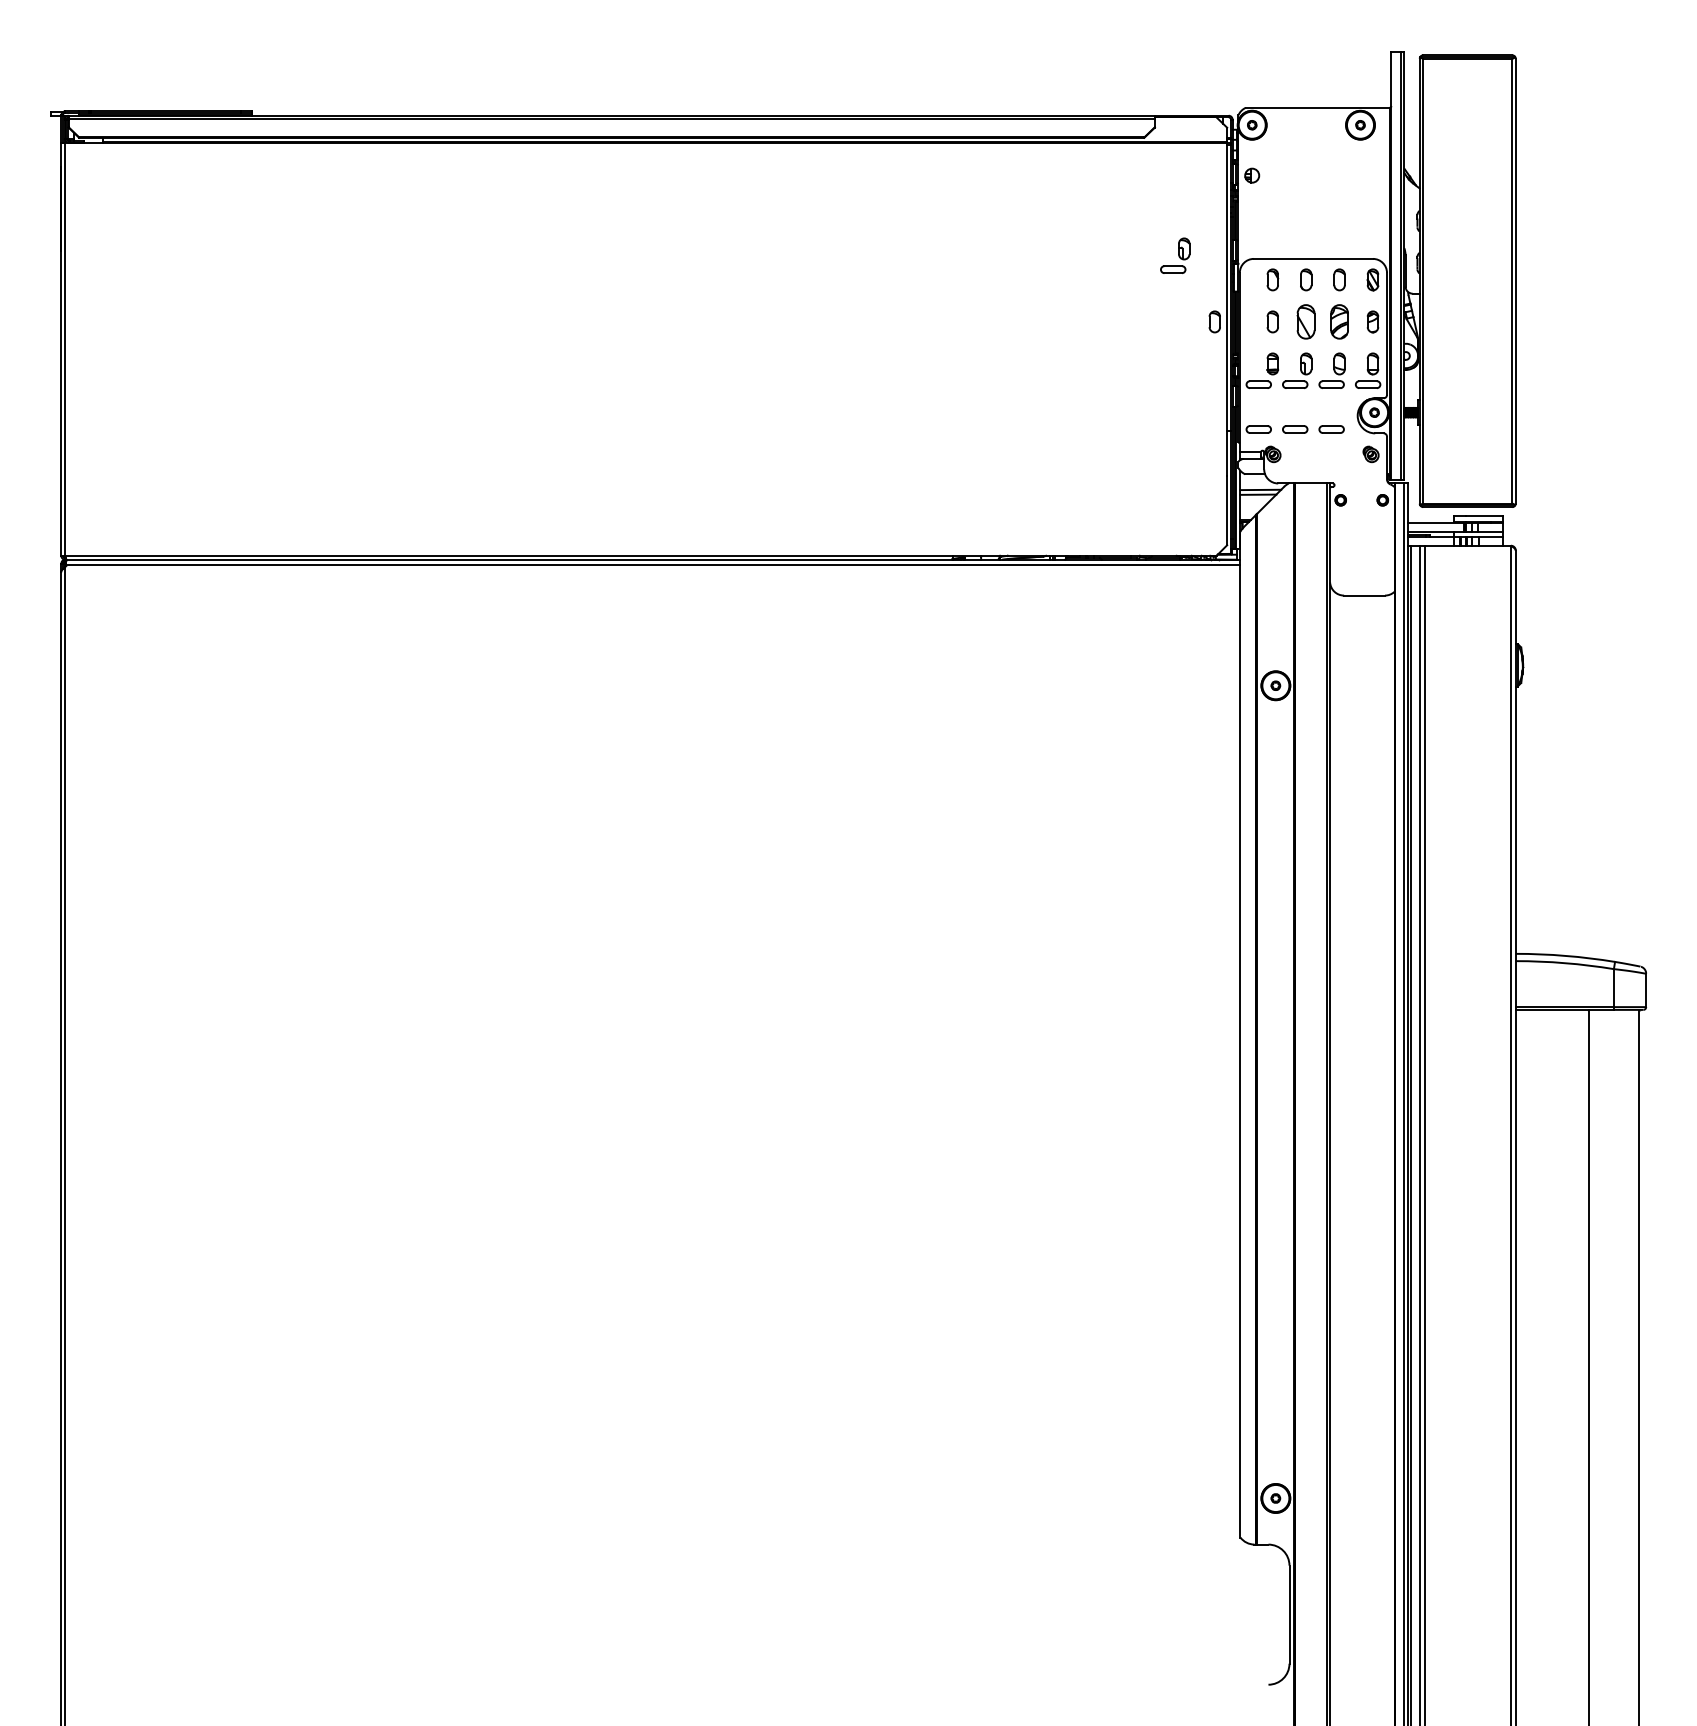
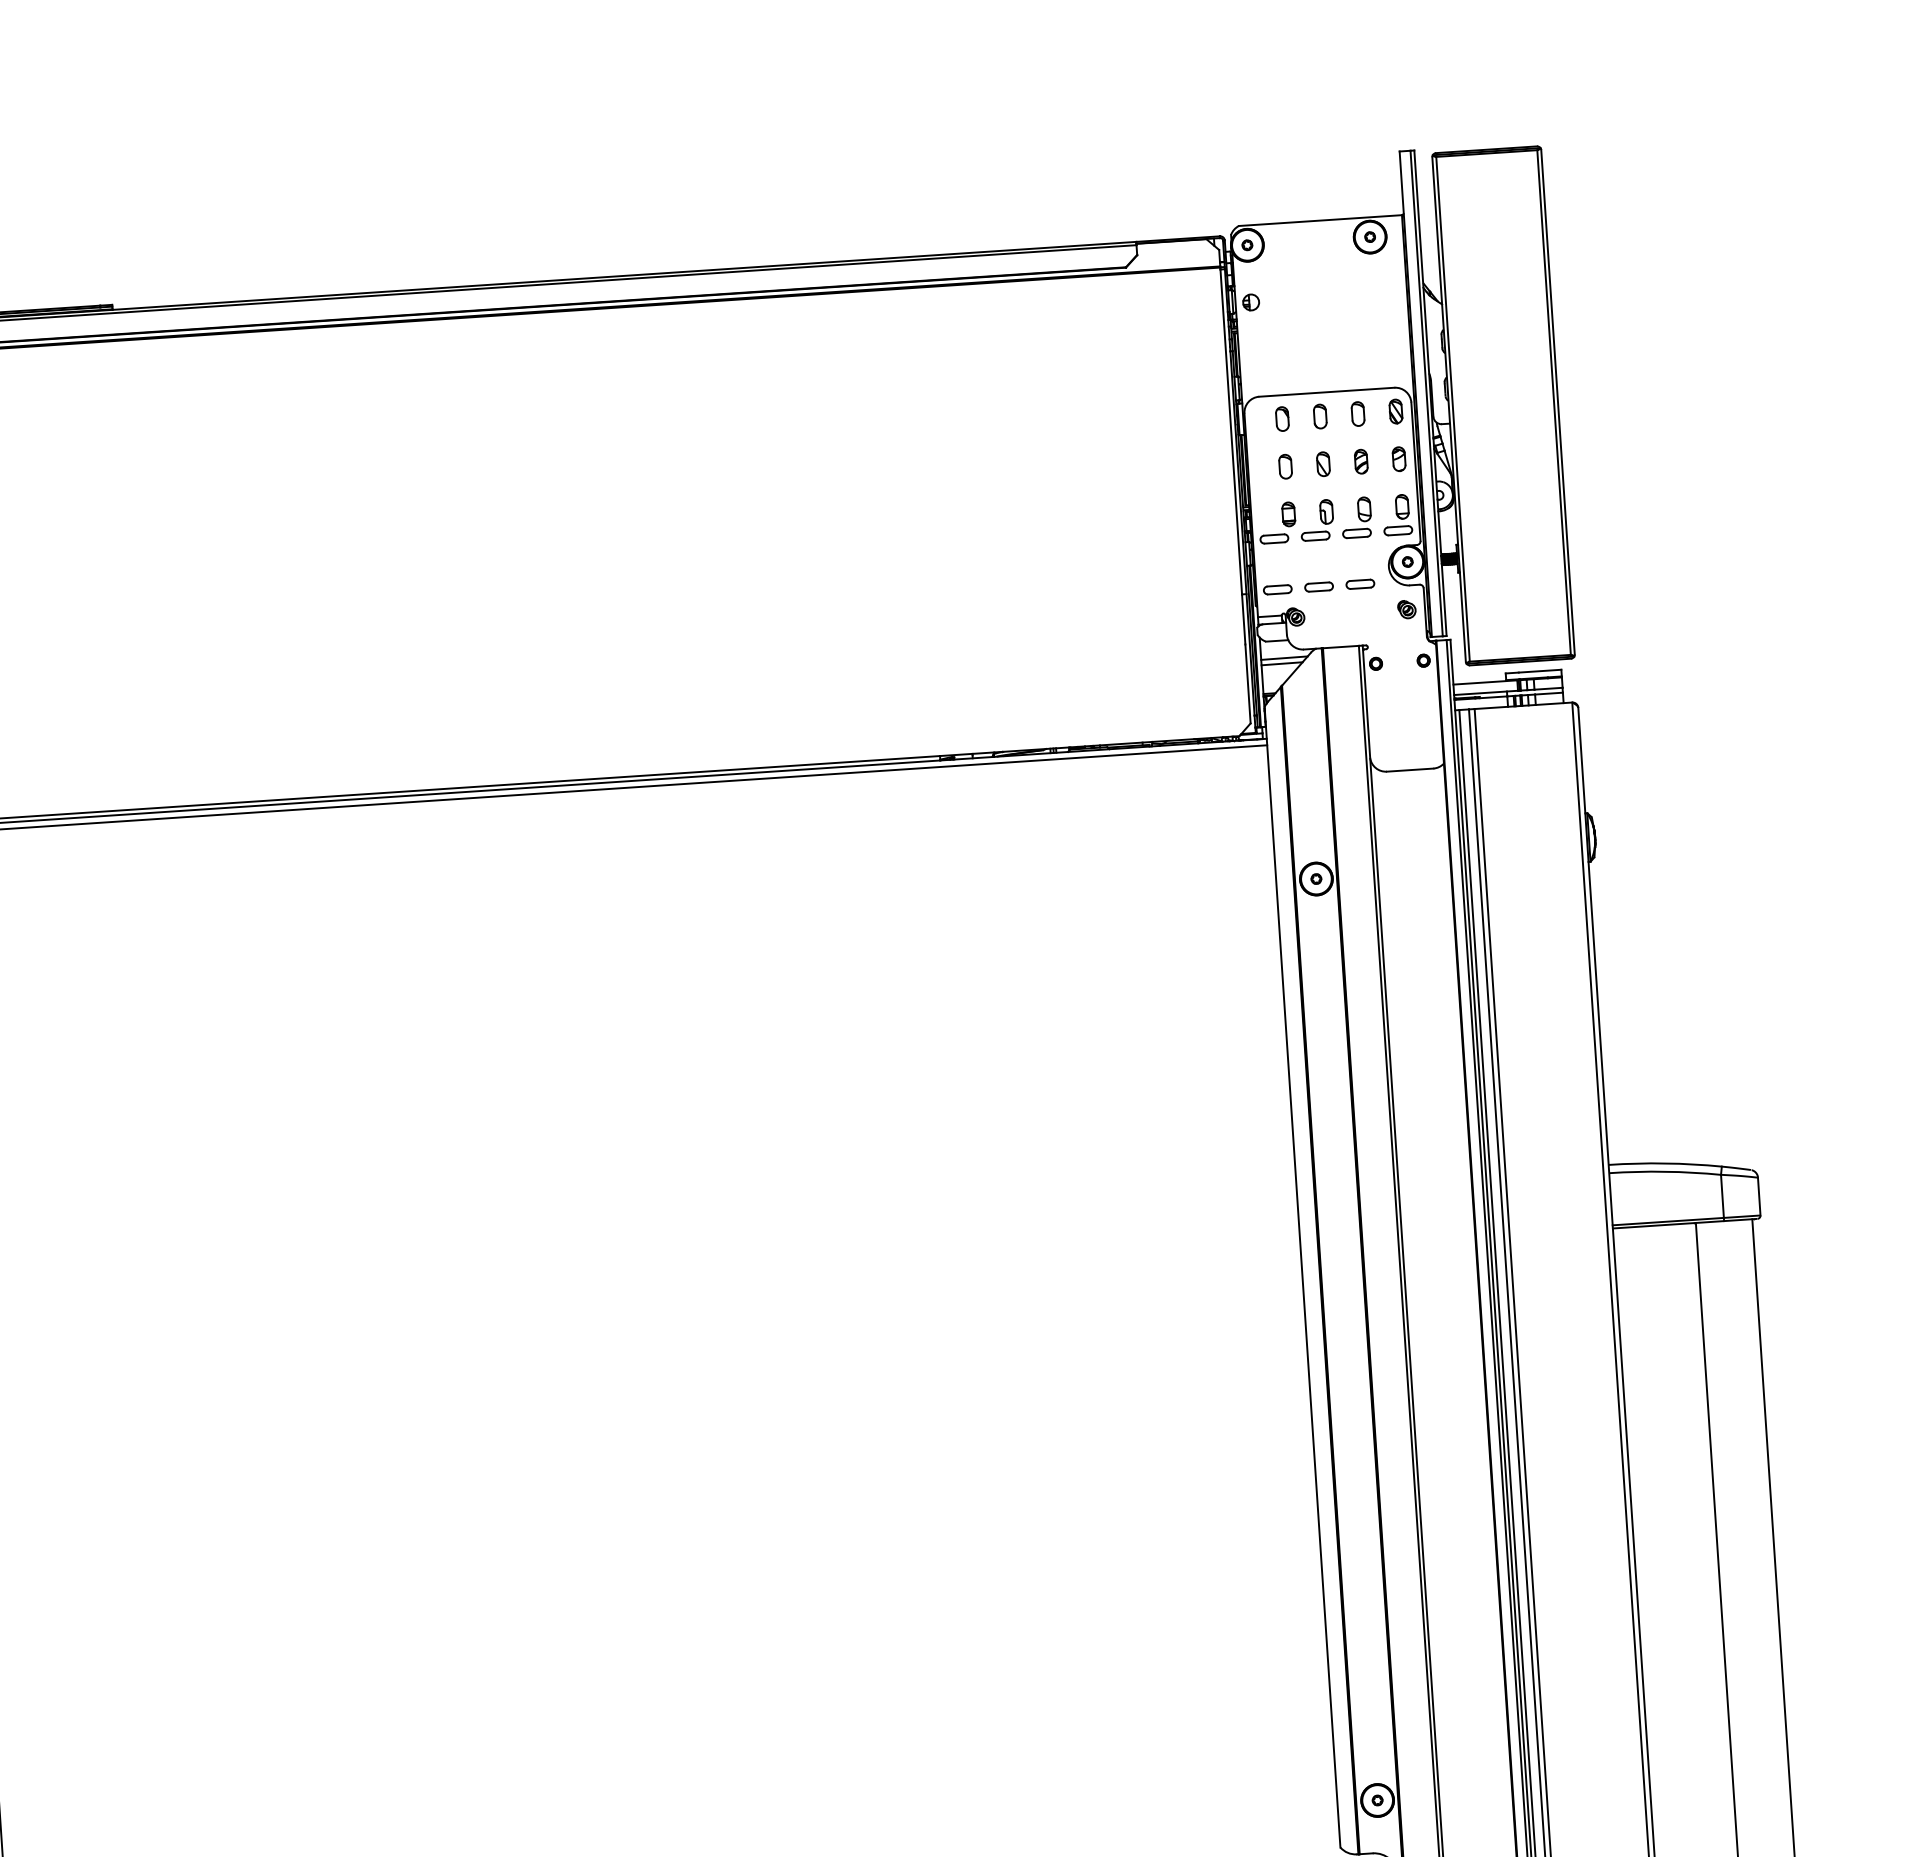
part: (1175, 255) -> (1170, 398), removed
part: (1214, 321) -> (1219, 470), removed
part: (1306, 321) -> (1323, 463), size x0.62
part: (1339, 321) -> (1361, 461), size x0.62

